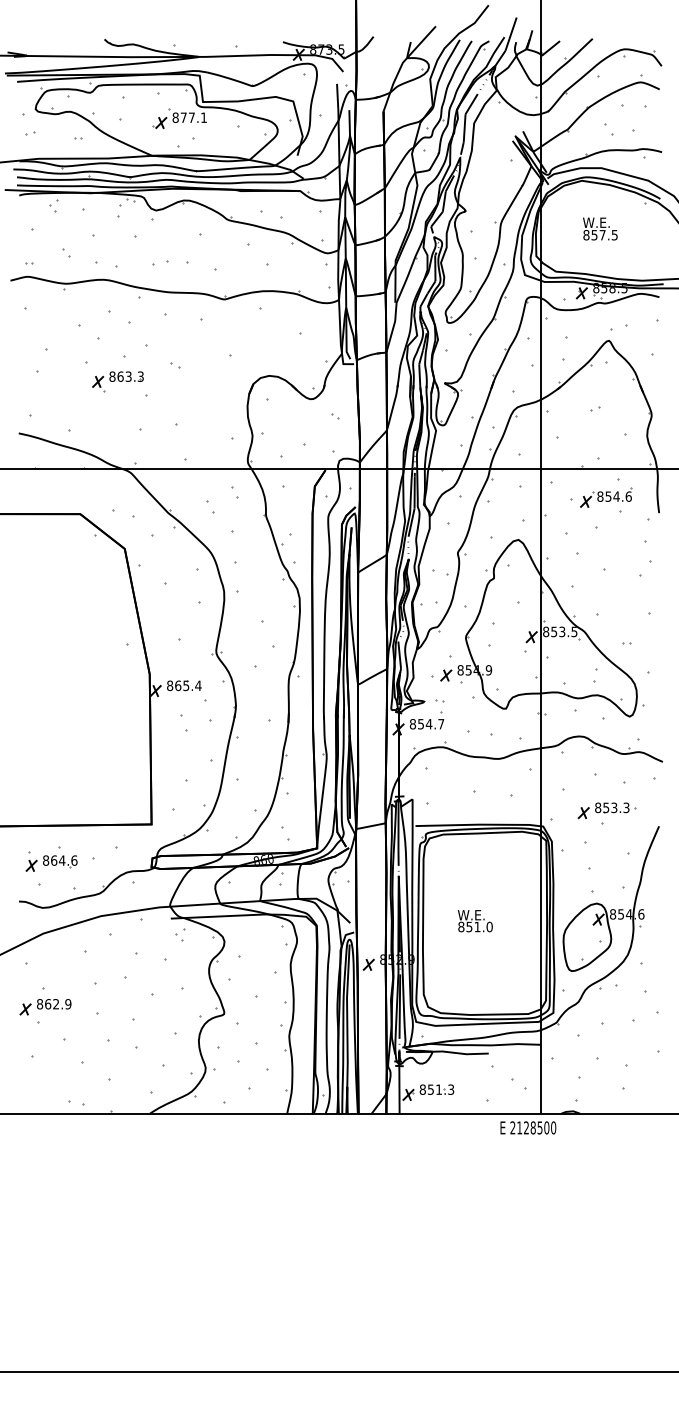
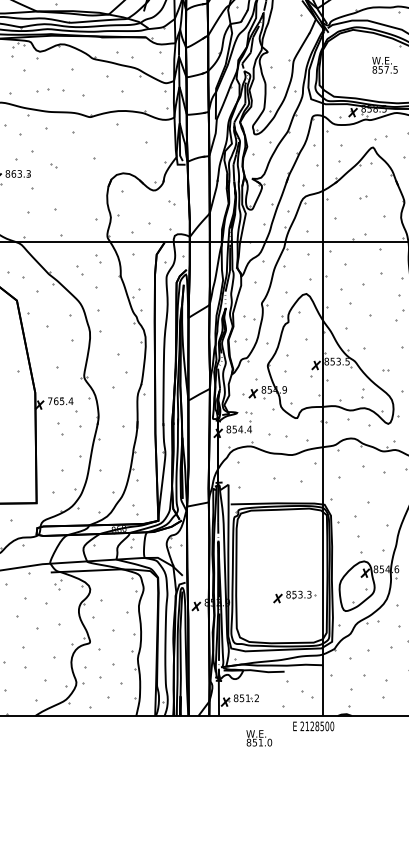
text: (600, 228) -> (385, 64), moved
part: (606, 497) -> (371, 262), removed
text: (170, 685) -> (50, 401), 865.4 -> 765.4
text: (440, 724) -> (249, 429), 854.7 -> 854.4
part: (606, 810) -> (294, 596), moved
text: (474, 921) -> (258, 738), moved
text: (451, 1089) -> (257, 698), 851.3 -> 851.2

